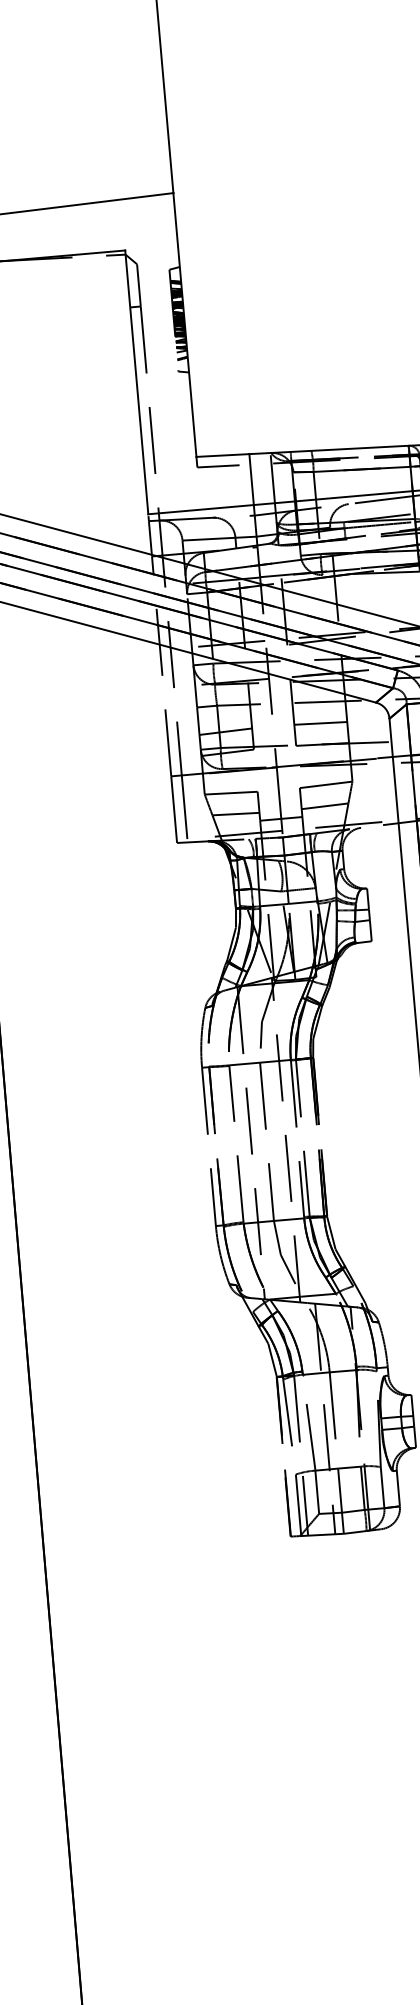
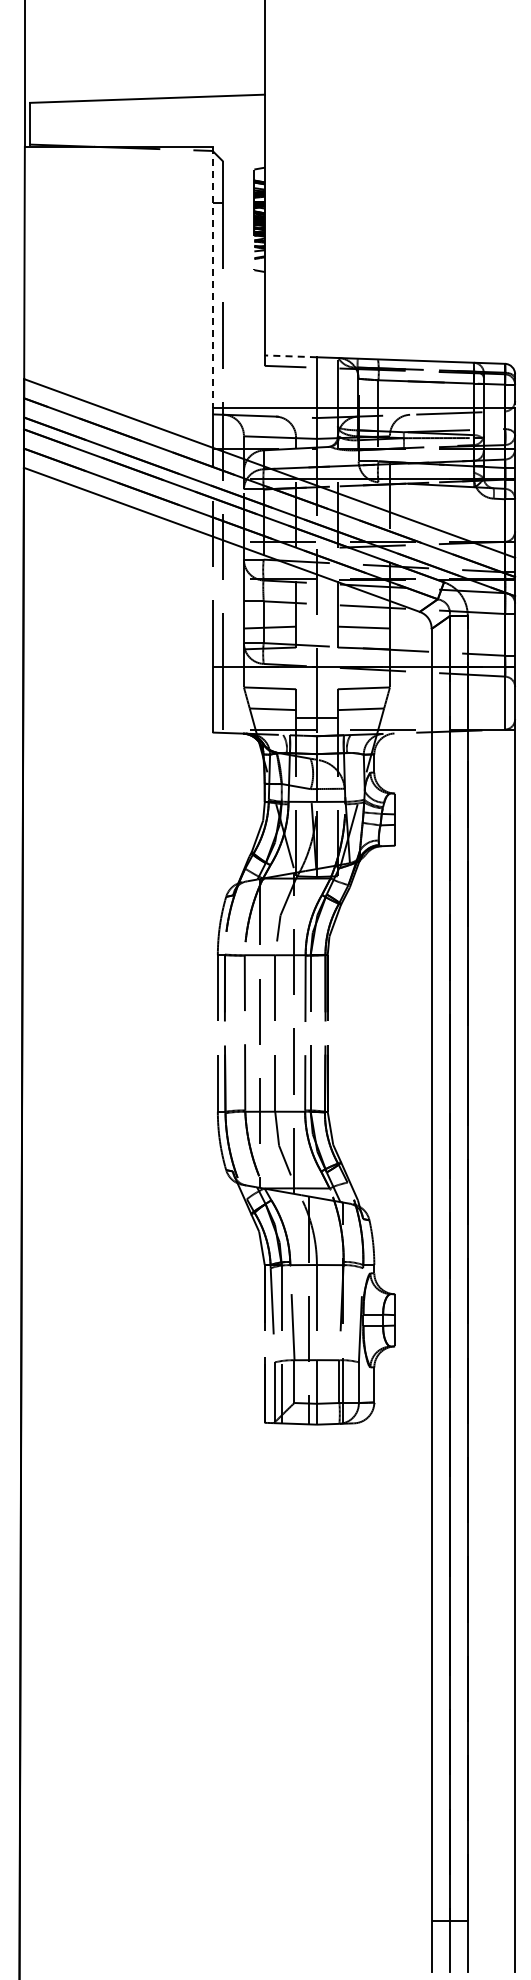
line: (136, 382) -> (212, 277), solid -> dashed
line: (222, 455) -> (290, 356), solid -> dashed

